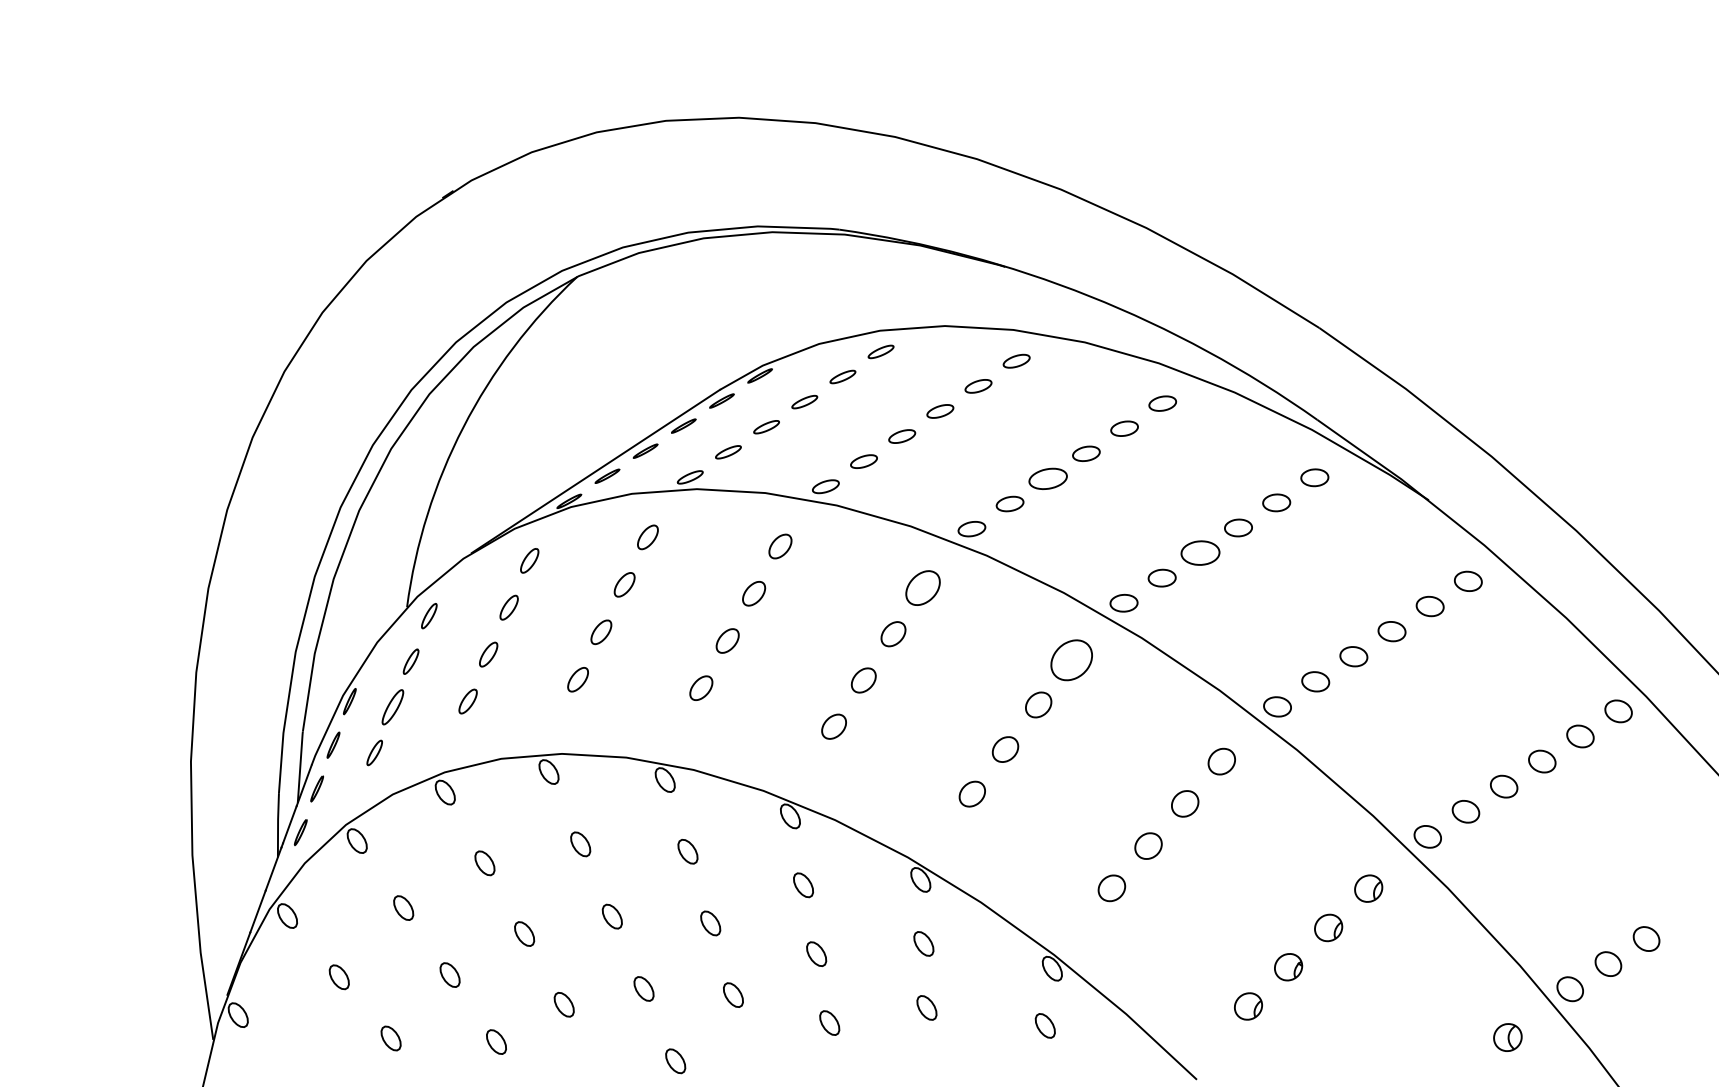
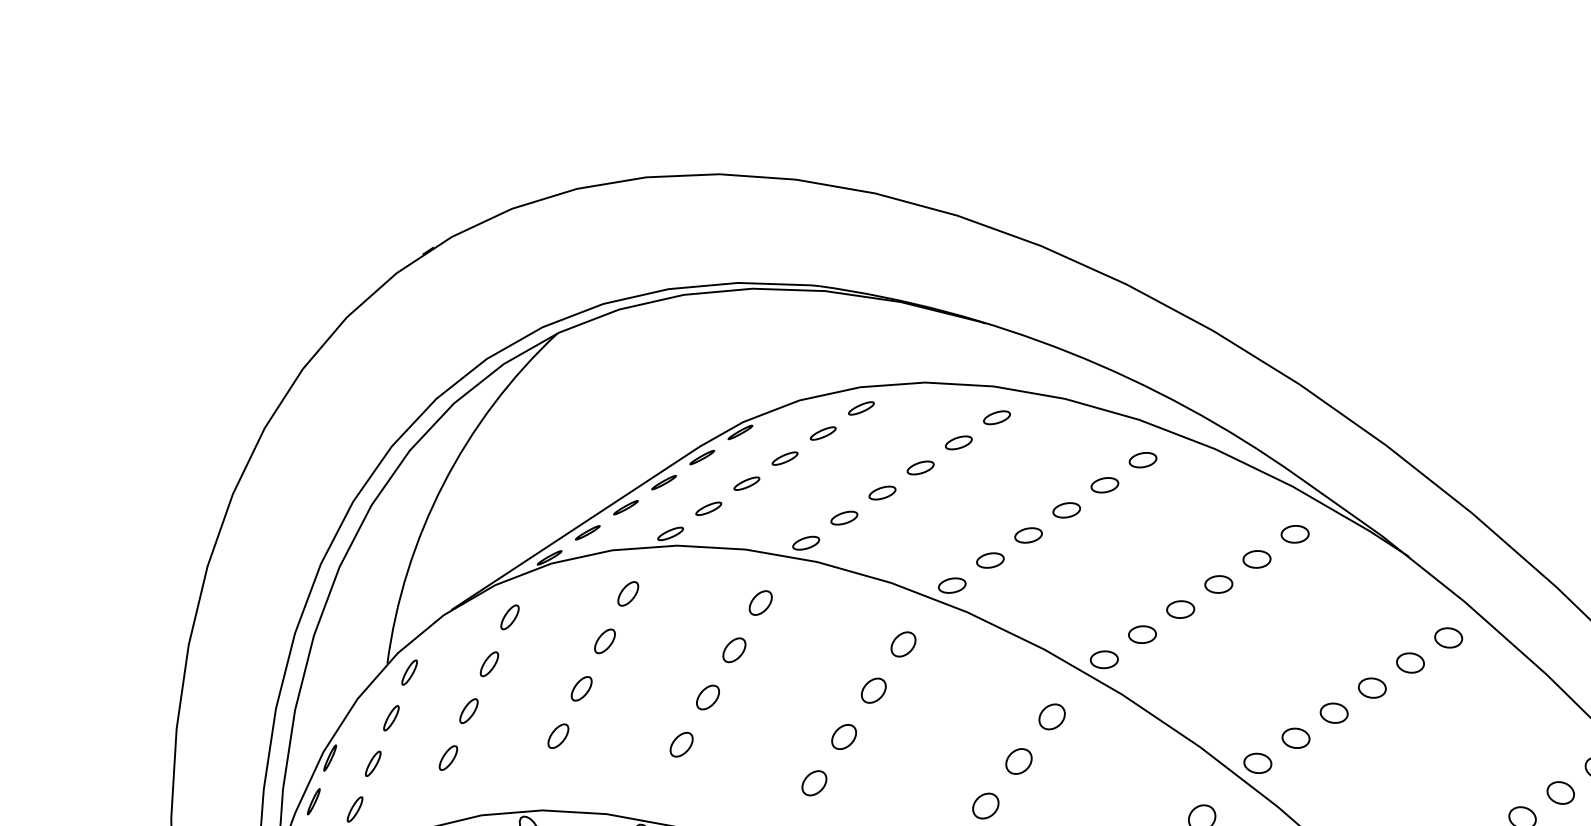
part: (1048, 478) -> (1028, 535), size x0.71
part: (1199, 552) -> (1179, 609), size x0.71
part: (923, 587) -> (903, 644), size x0.71
part: (1071, 660) -> (1051, 717), size x0.62
part: (392, 707) -> (372, 764), size x0.71

